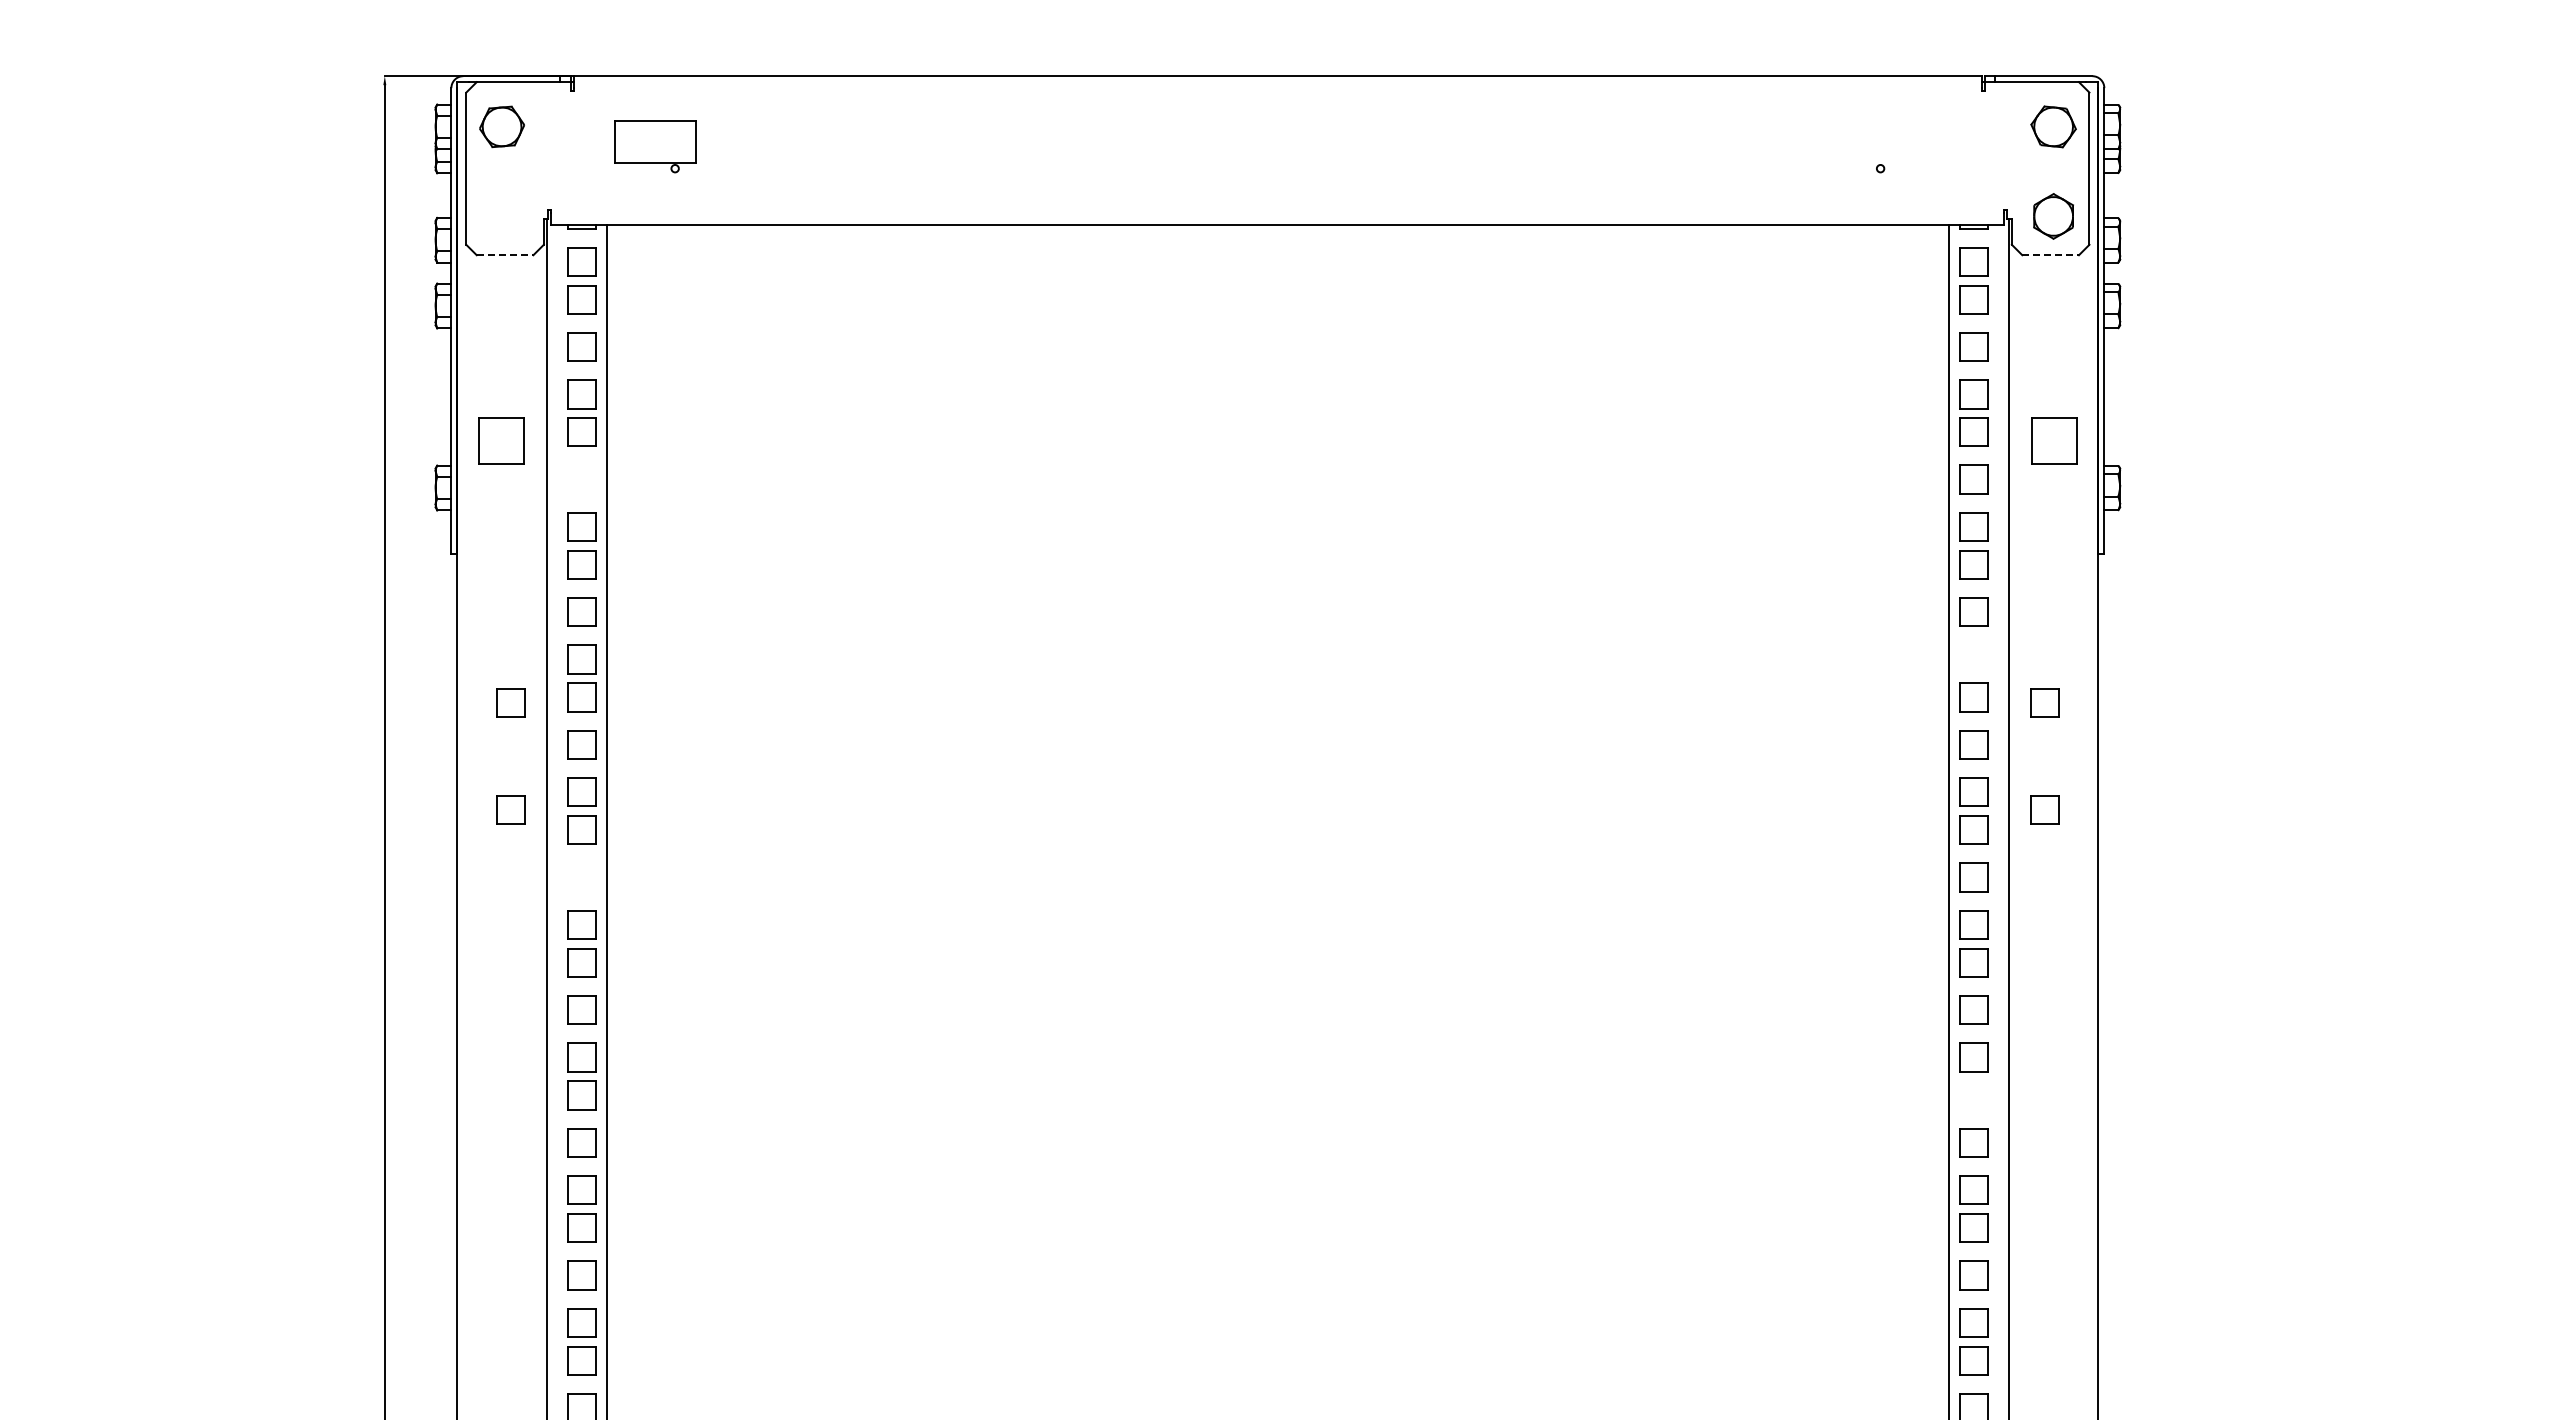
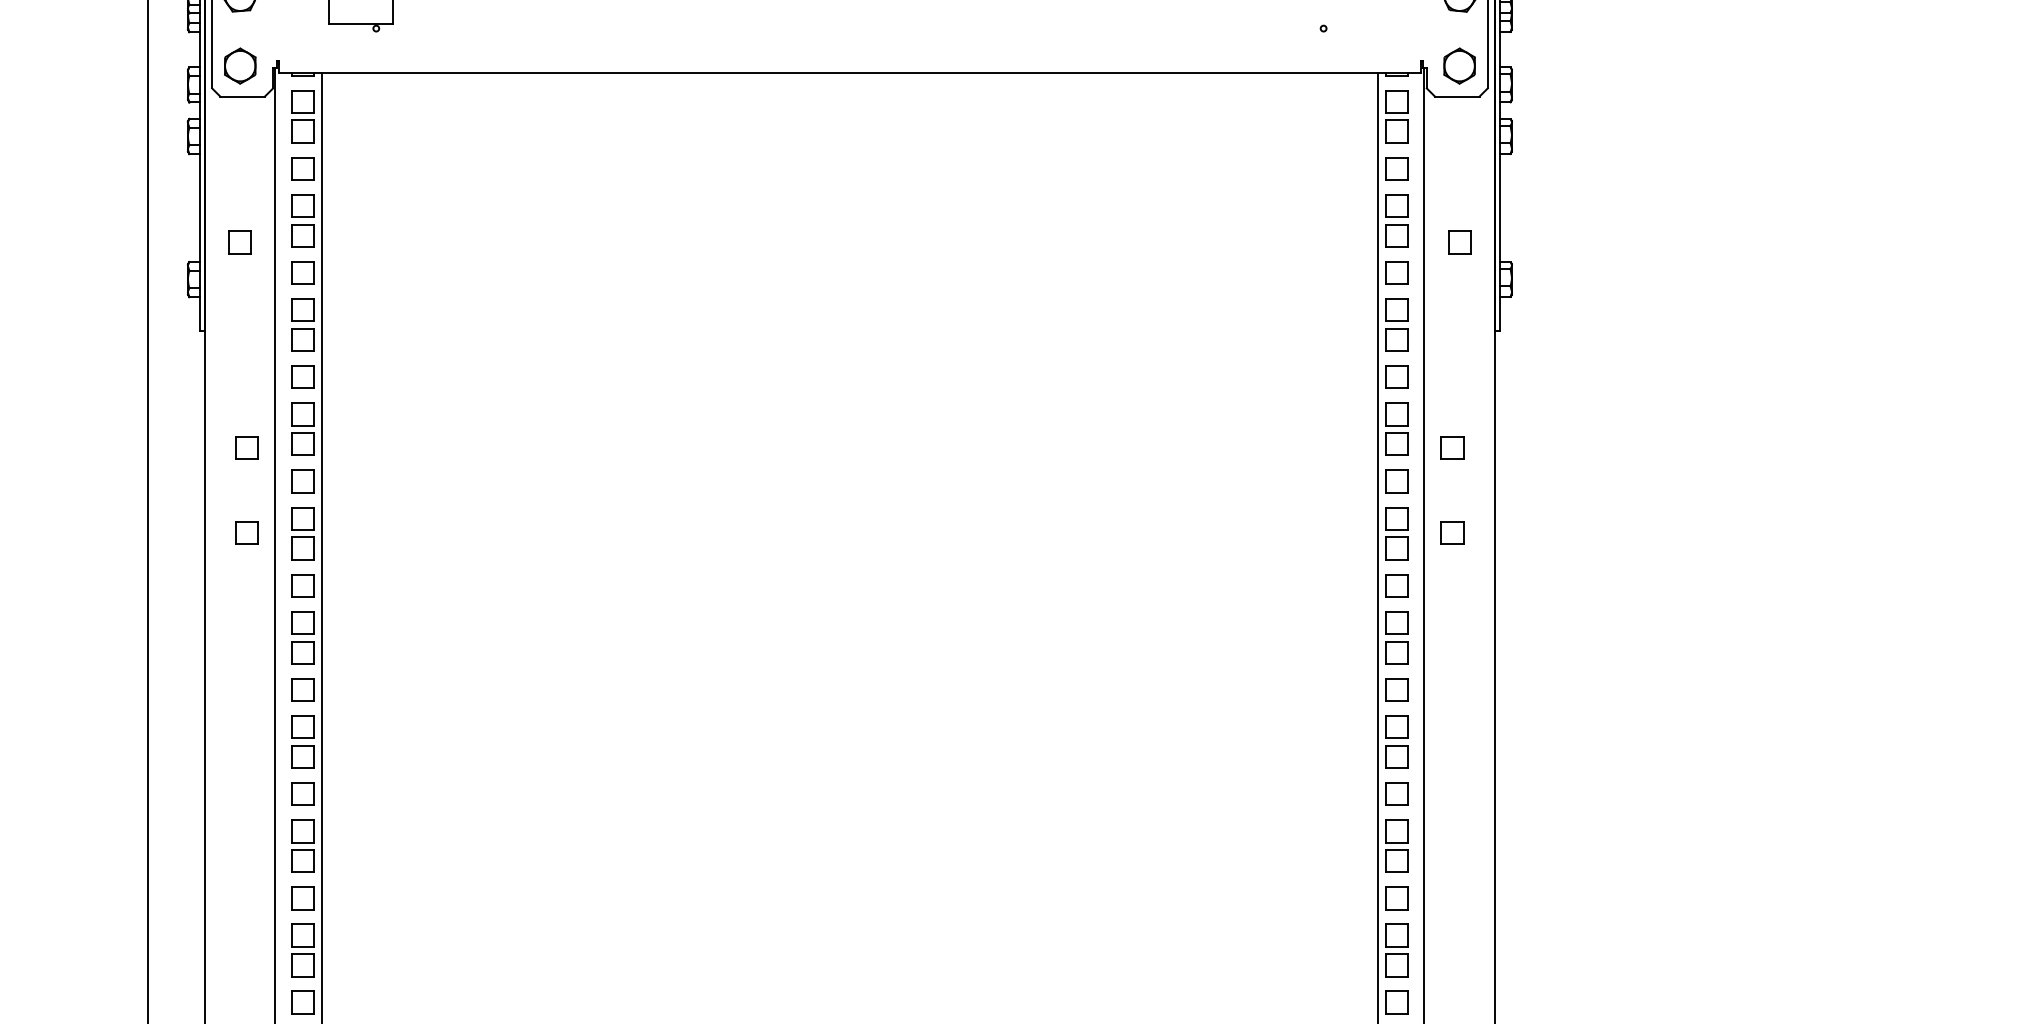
part: (501, 216) -> (239, 66), added
line: (505, 255) -> (242, 96), dashed -> solid
line: (2051, 255) -> (1457, 96), dashed -> solid
part: (501, 440) -> (239, 242), size x0.62
part: (2054, 440) -> (1460, 242), size x0.62
part: (581, 479) -> (302, 272), added
part: (1973, 659) -> (1396, 414), added
part: (581, 877) -> (302, 585), added
part: (1973, 1095) -> (1396, 756), added

